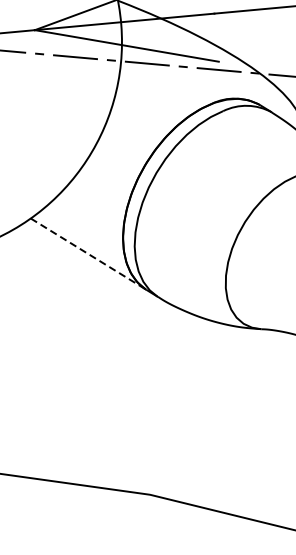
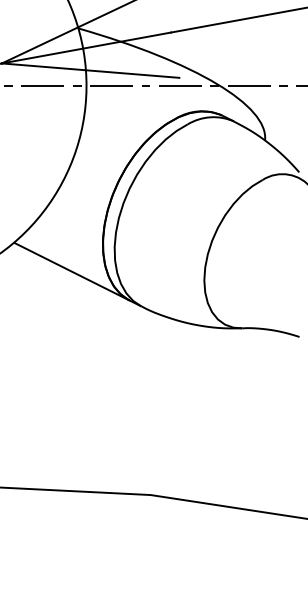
line: (88, 253) -> (71, 271), dashed -> solid

